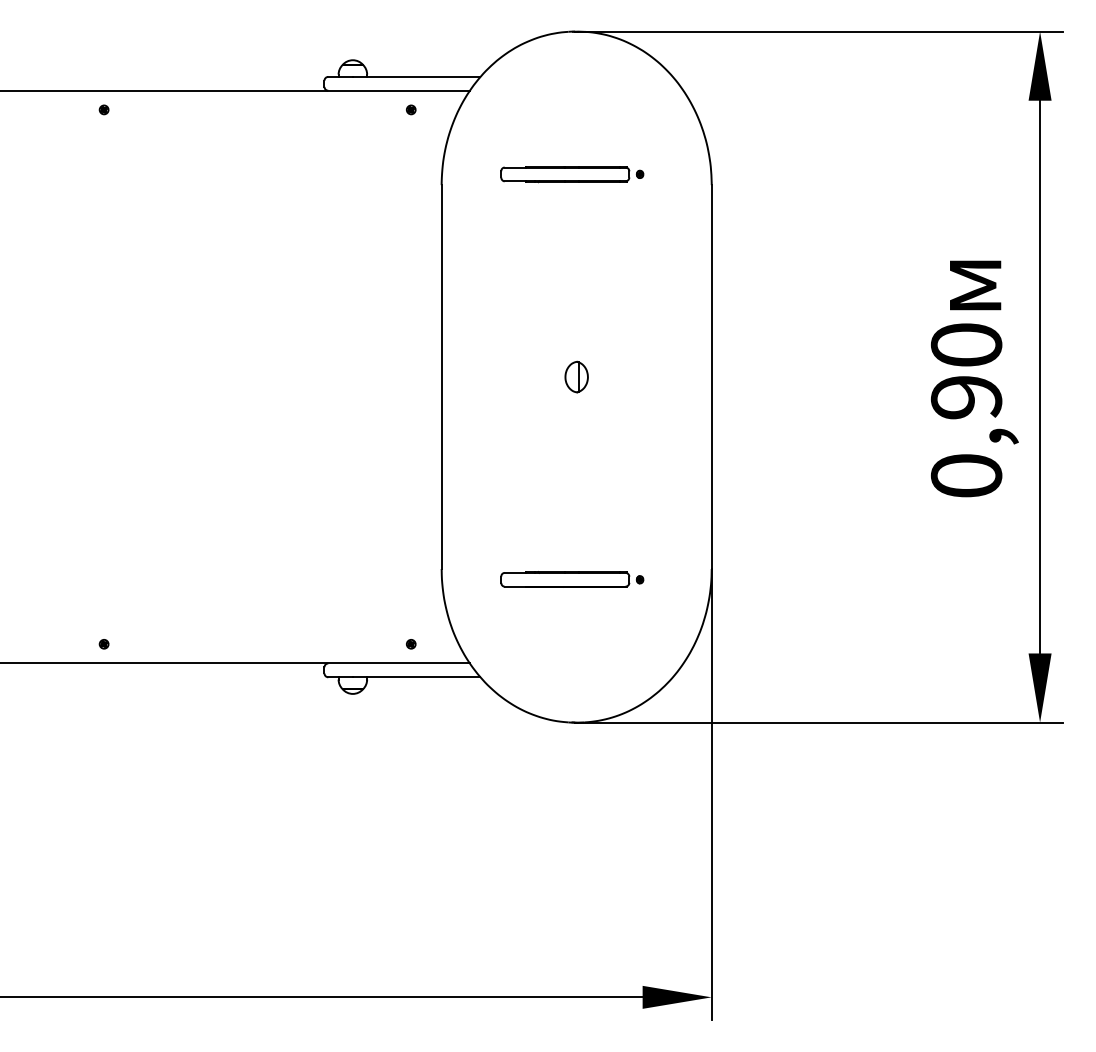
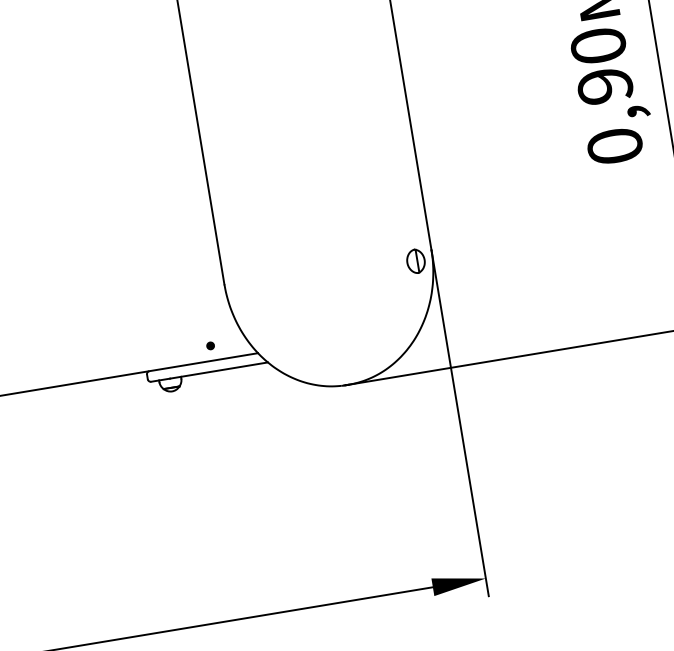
part: (576, 376) -> (415, 260), moved
part: (572, 579) -> (326, 275), removed

